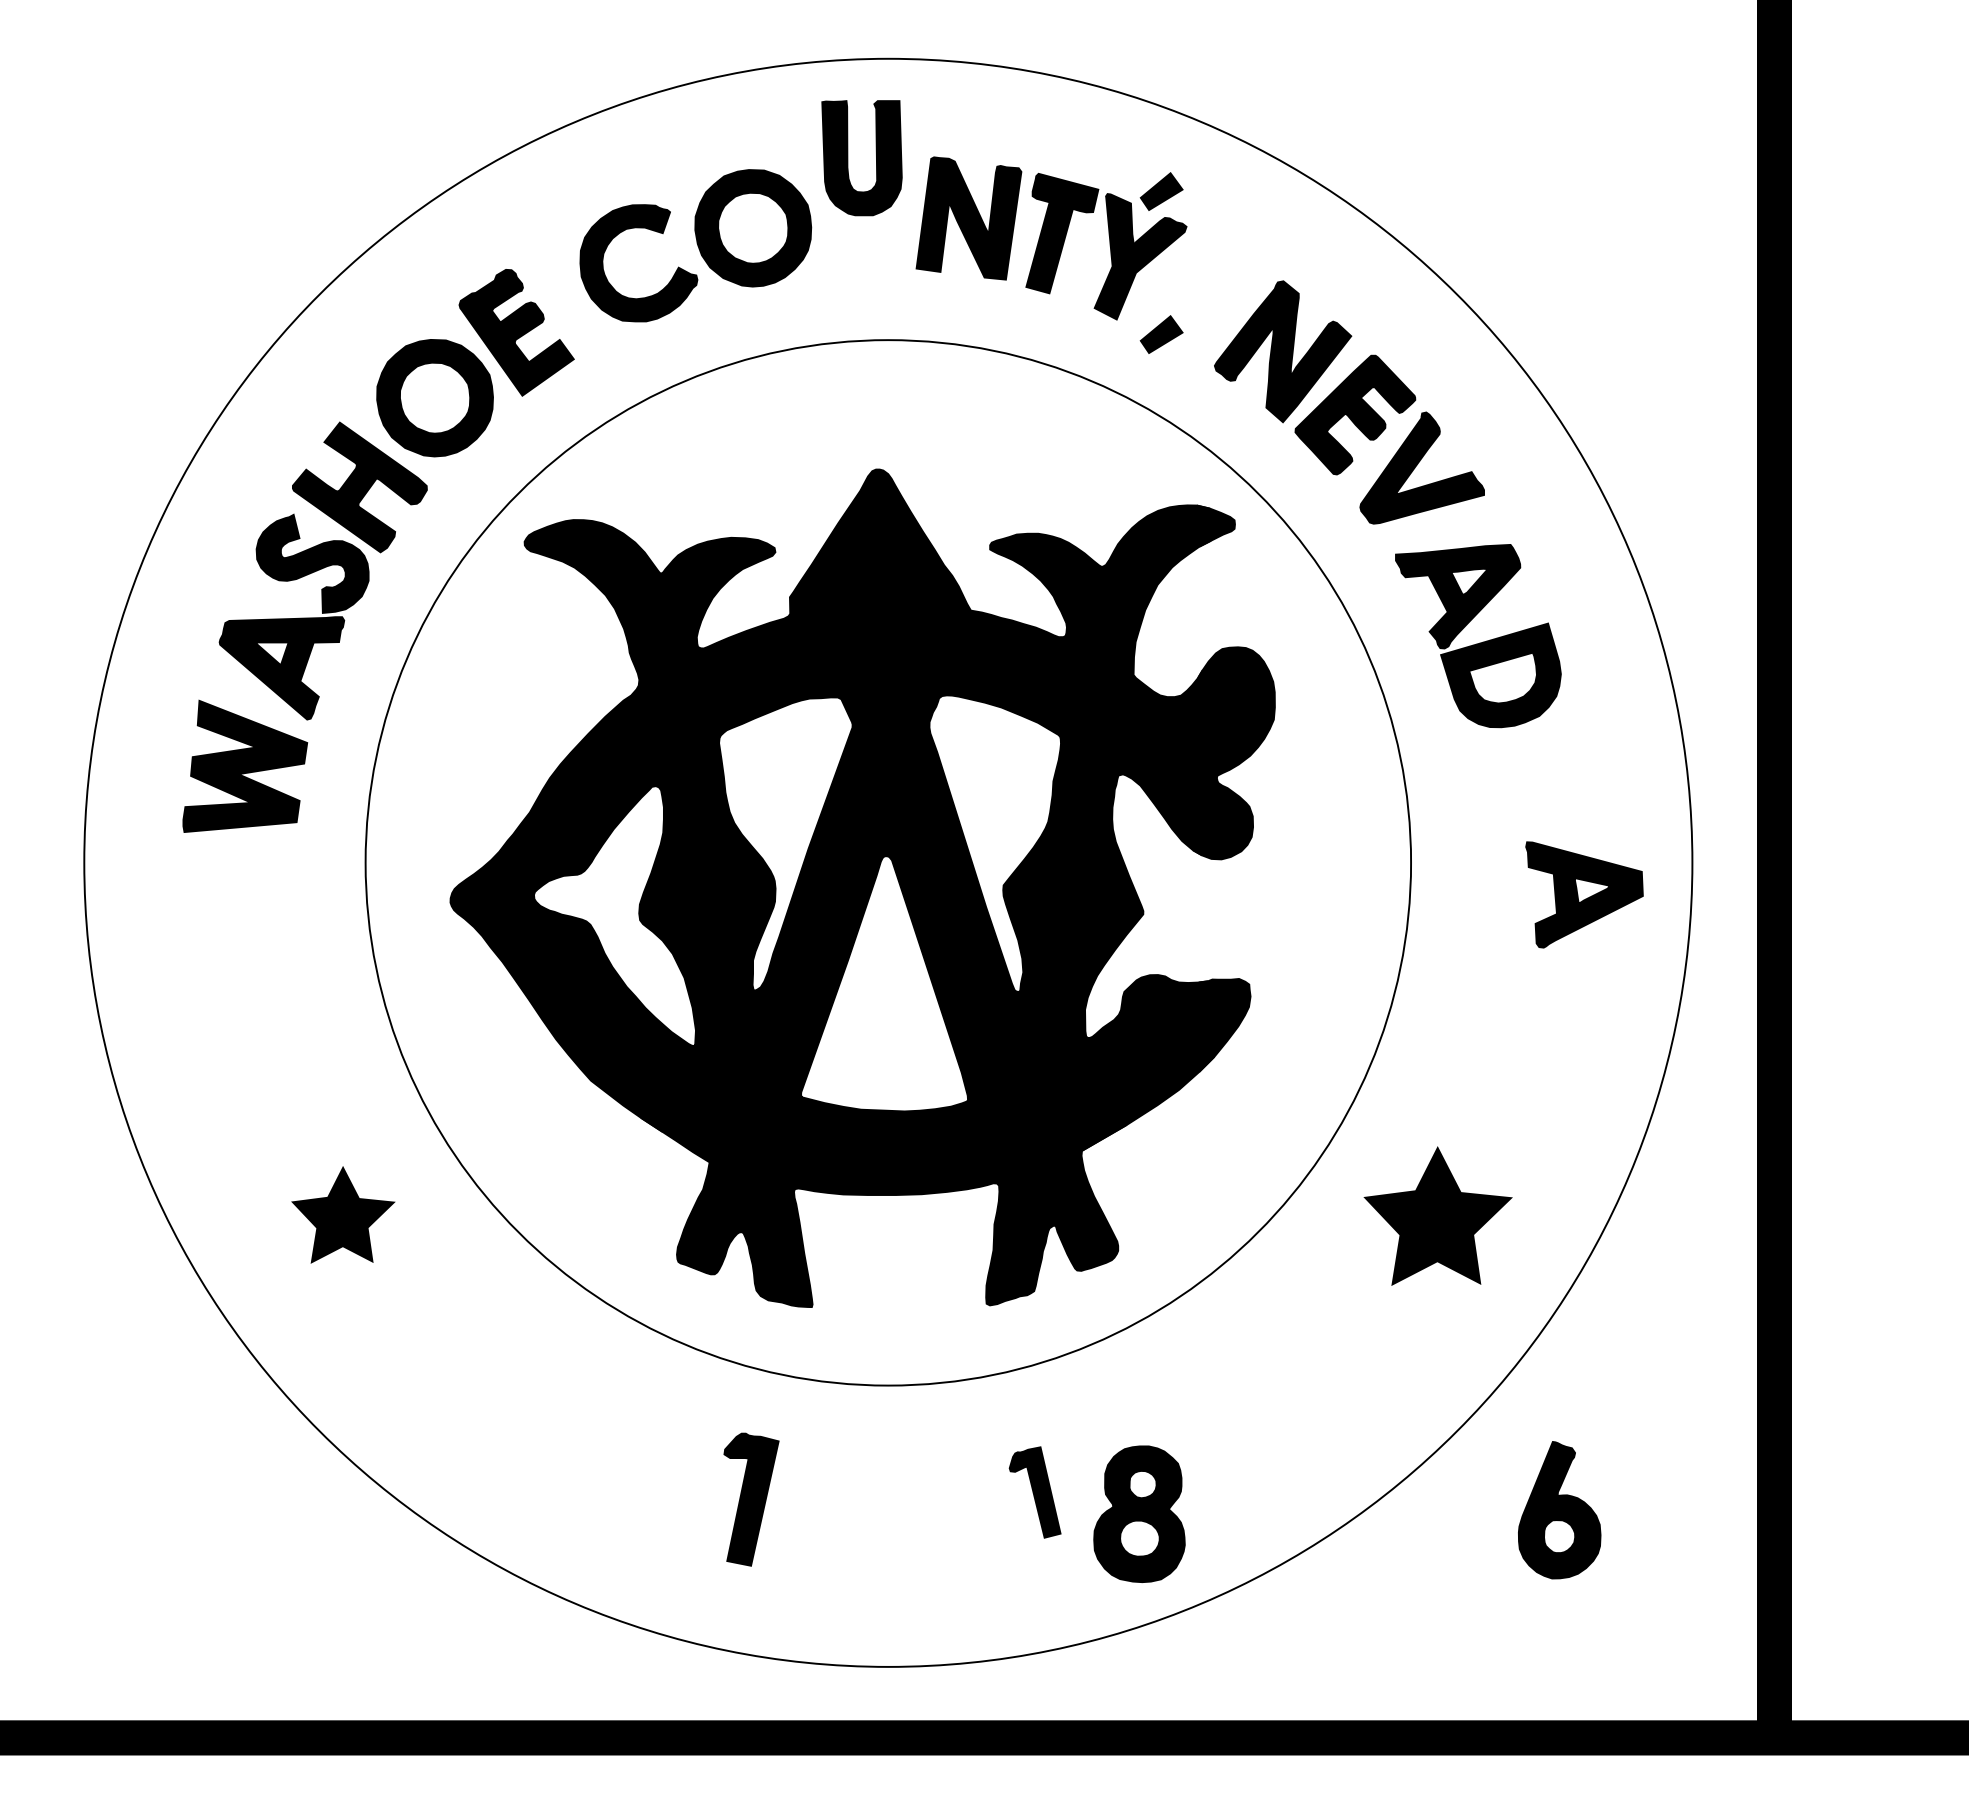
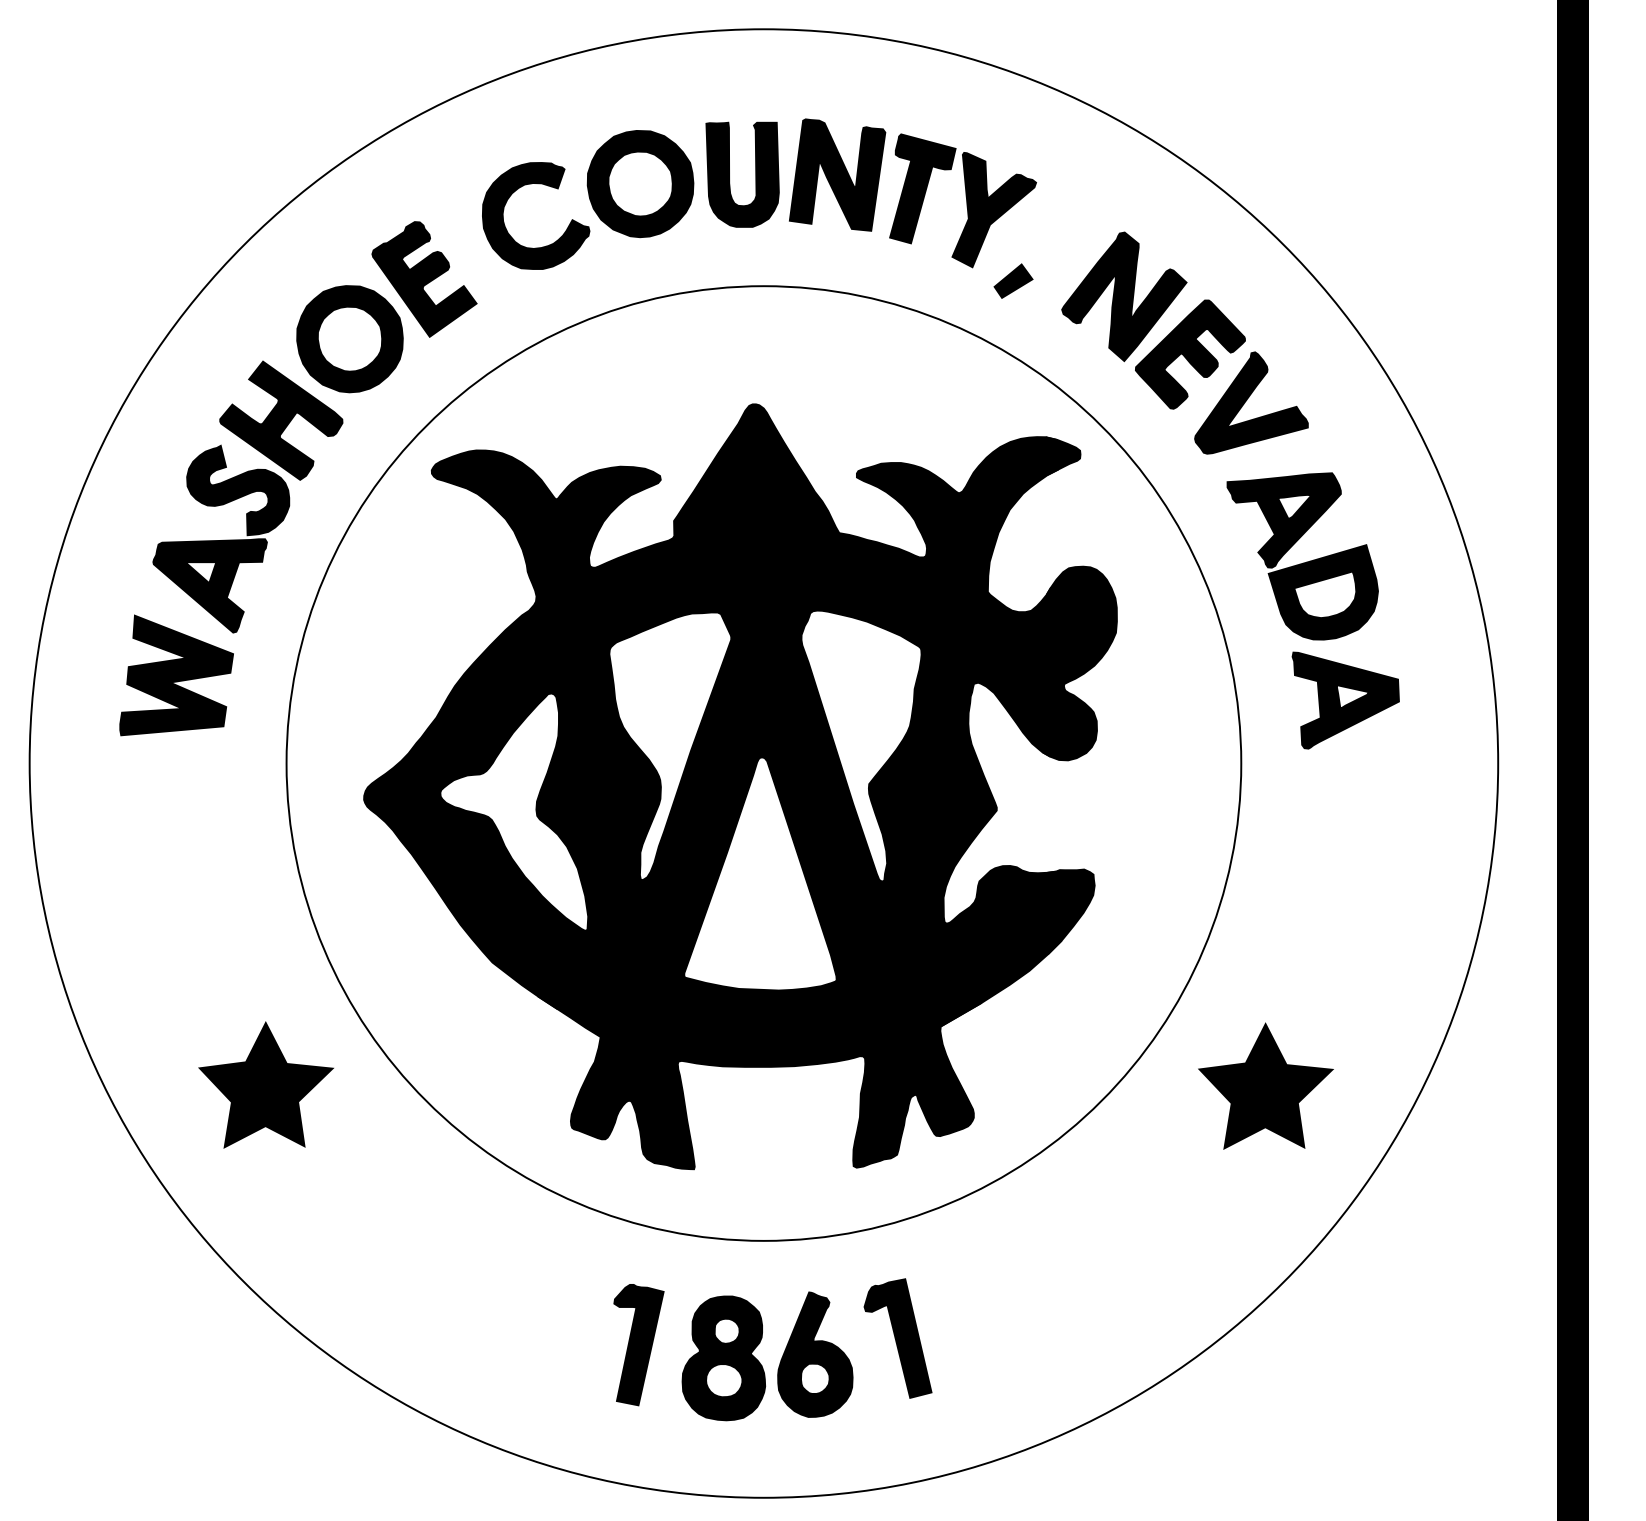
part: (848, 158) -> (730, 175), moved
part: (1161, 191) -> (1013, 150), removed
part: (1584, 894) -> (1345, 700), moved
part: (343, 1214) -> (266, 1084), size x1.43
part: (1034, 1492) -> (897, 1338), size x1.43
part: (1559, 1510) -> (815, 1354), moved
part: (1139, 1513) -> (723, 1357), moved

